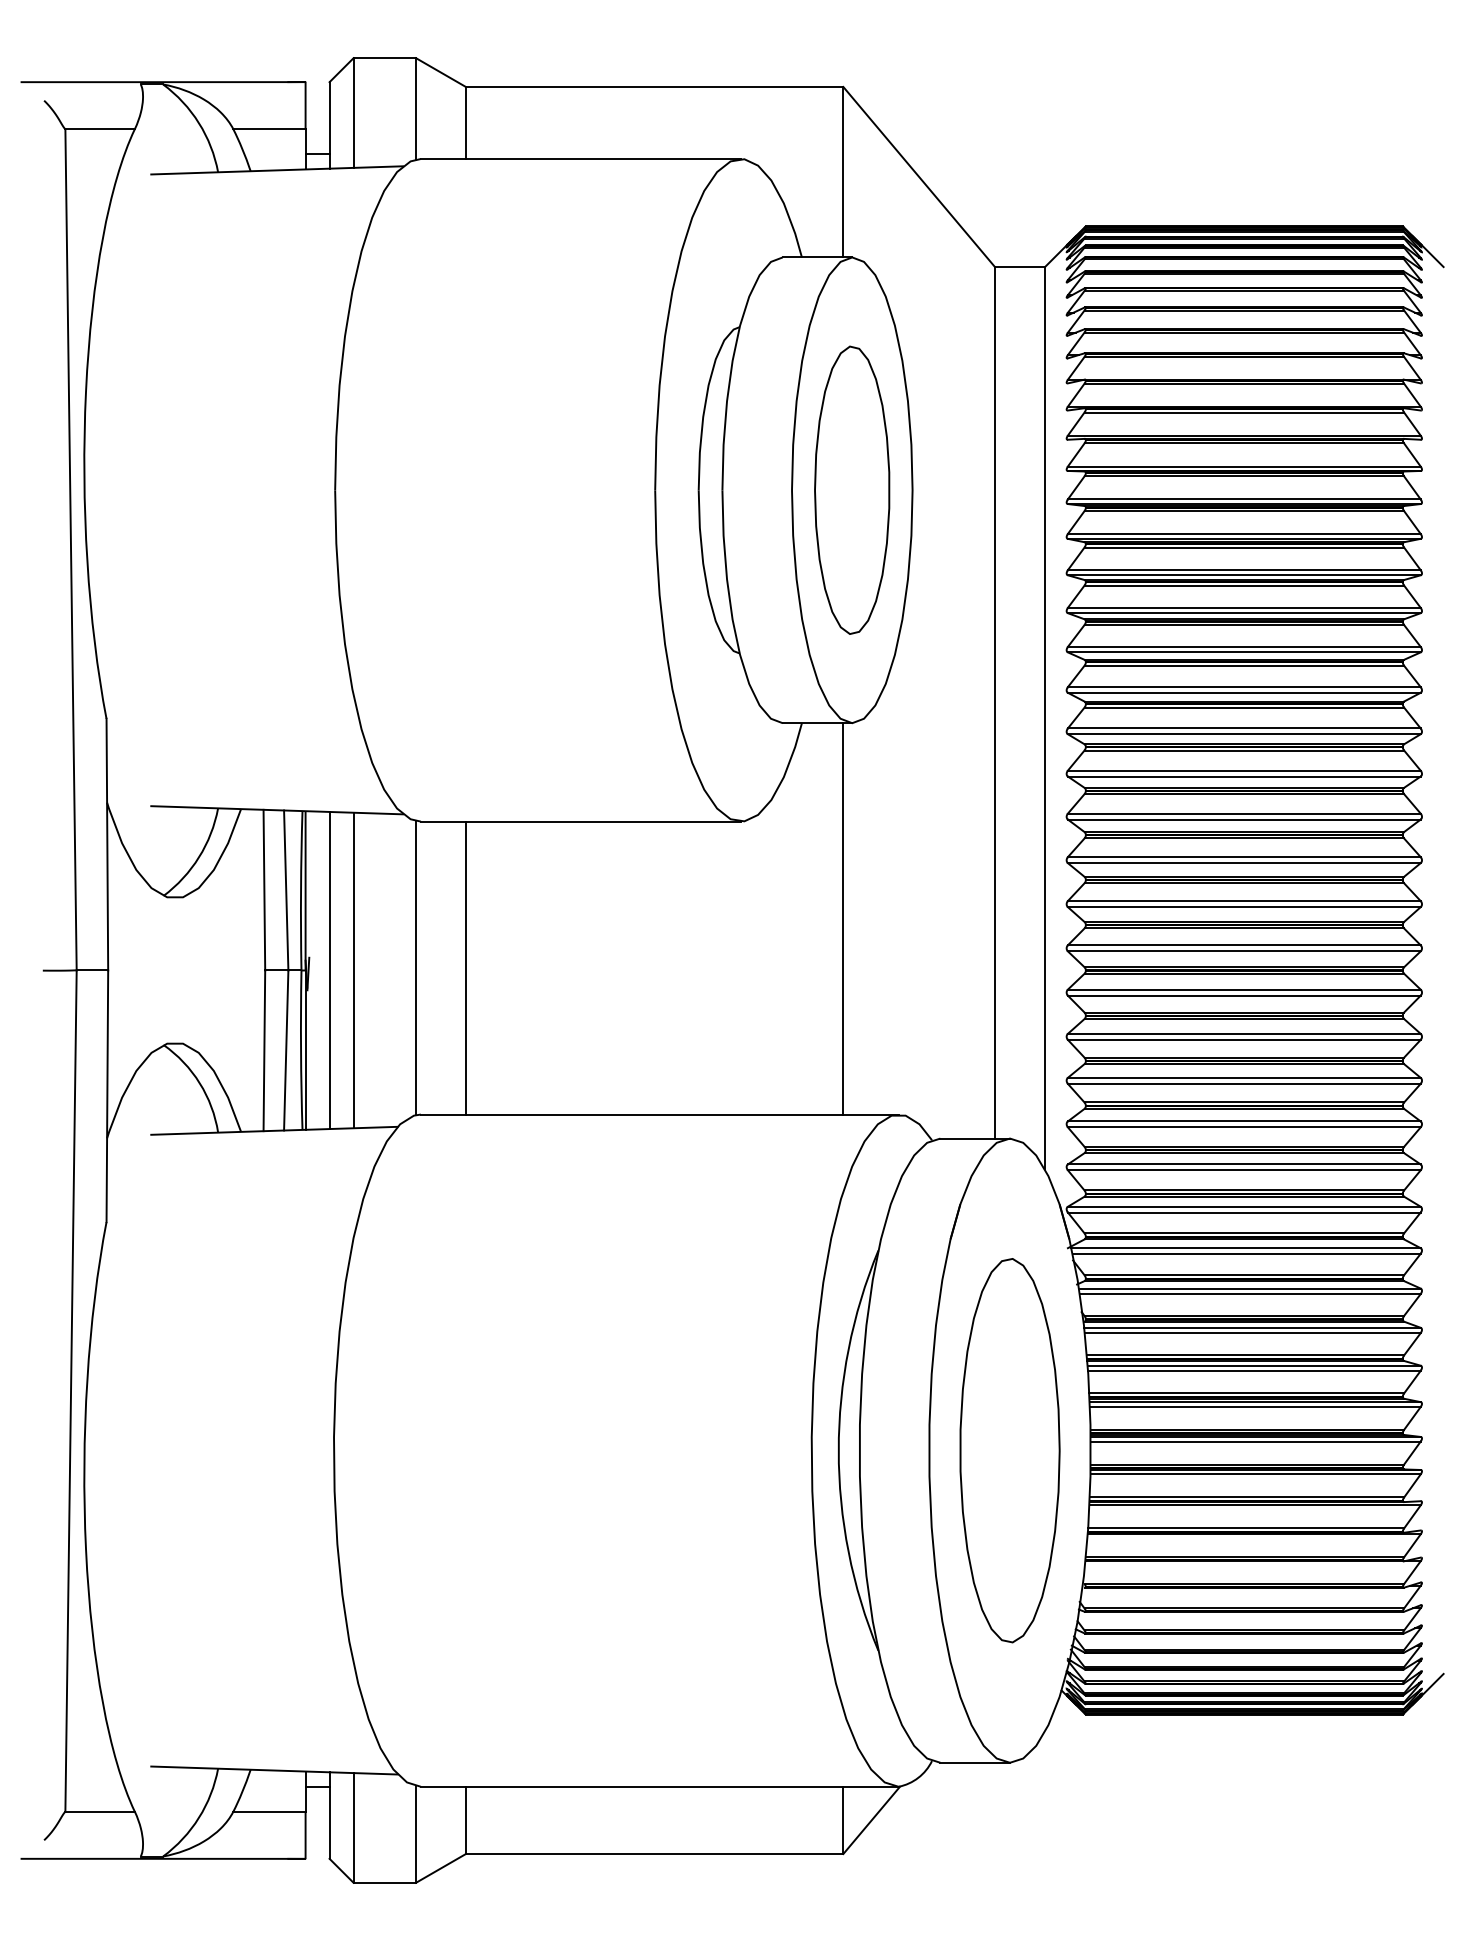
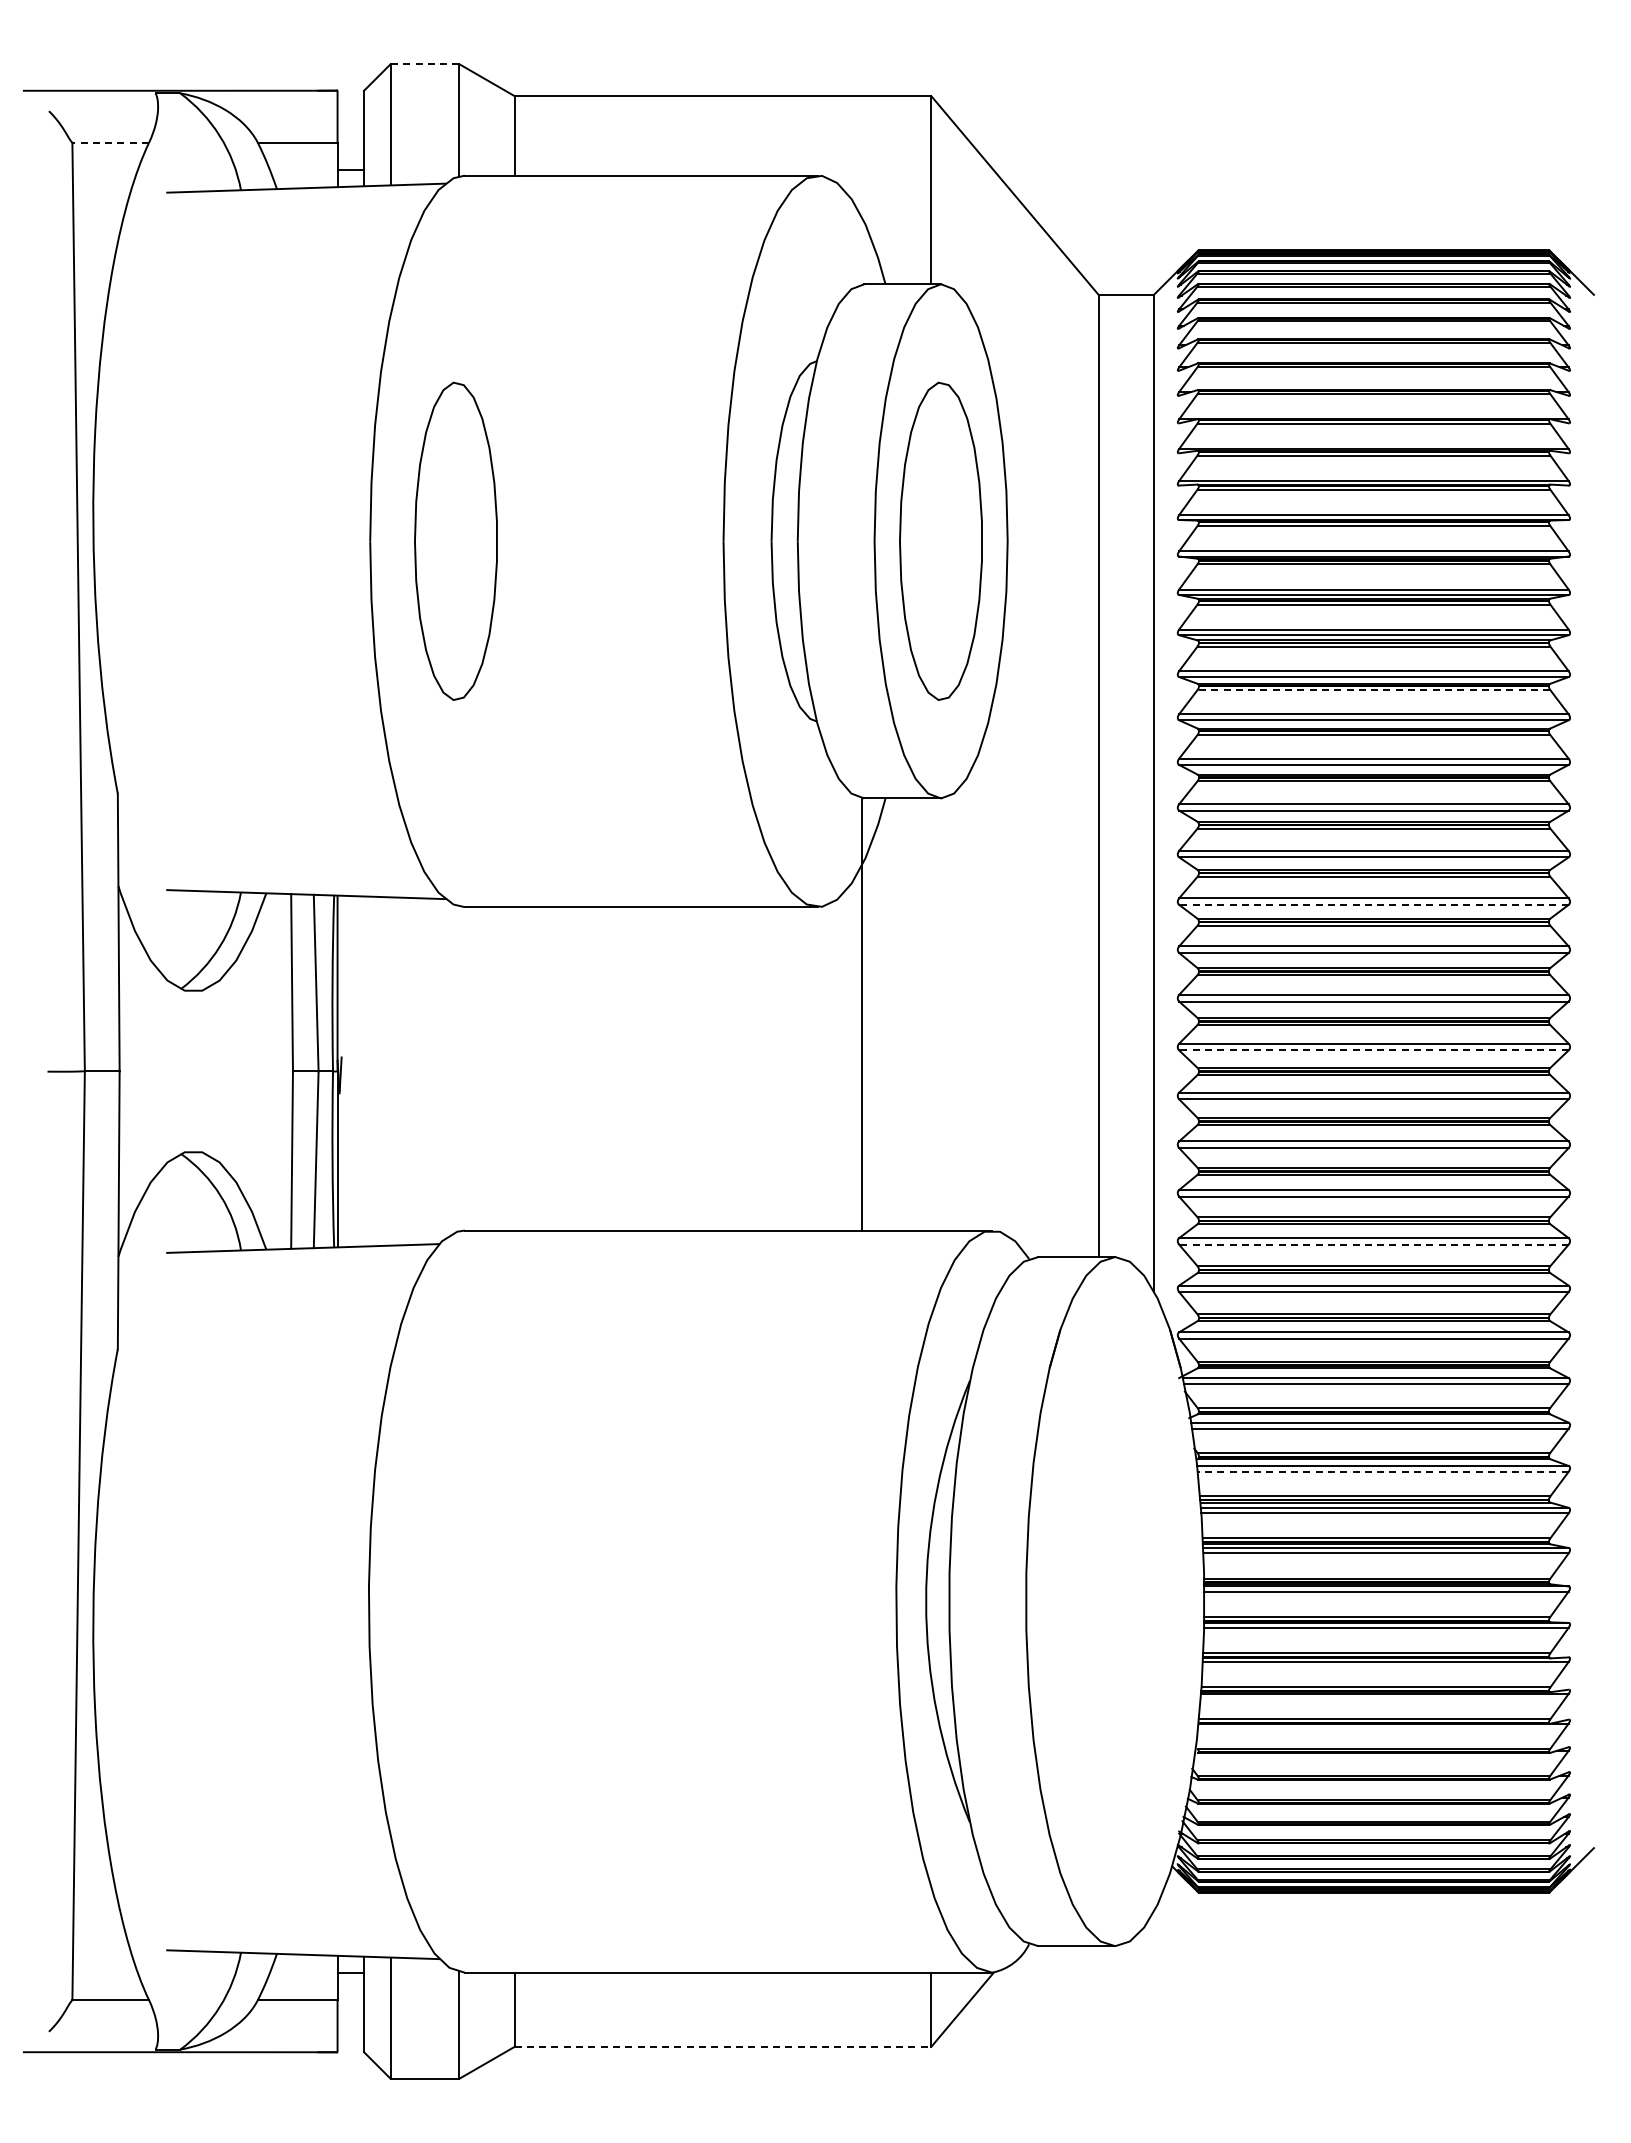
line: (384, 58) -> (424, 64), solid -> dashed
line: (99, 129) -> (110, 142), solid -> dashed
part: (412, 489) -> (455, 540), added
line: (1243, 625) -> (1373, 690), solid -> dashed
line: (1243, 819) -> (1373, 904), solid -> dashed
line: (843, 918) -> (862, 1014), moved
line: (1243, 951) -> (1373, 1050), solid -> dashed
line: (416, 967) -> (459, 1068), removed
line: (465, 967) -> (514, 1068), removed
line: (329, 970) -> (364, 1071), removed
line: (353, 970) -> (390, 1071), removed
line: (1243, 1127) -> (1373, 1244), solid -> dashed
line: (1252, 1332) -> (1382, 1471), solid -> dashed
part: (1009, 1450) -> (1114, 1601), removed
line: (655, 1853) -> (723, 2046), solid -> dashed

